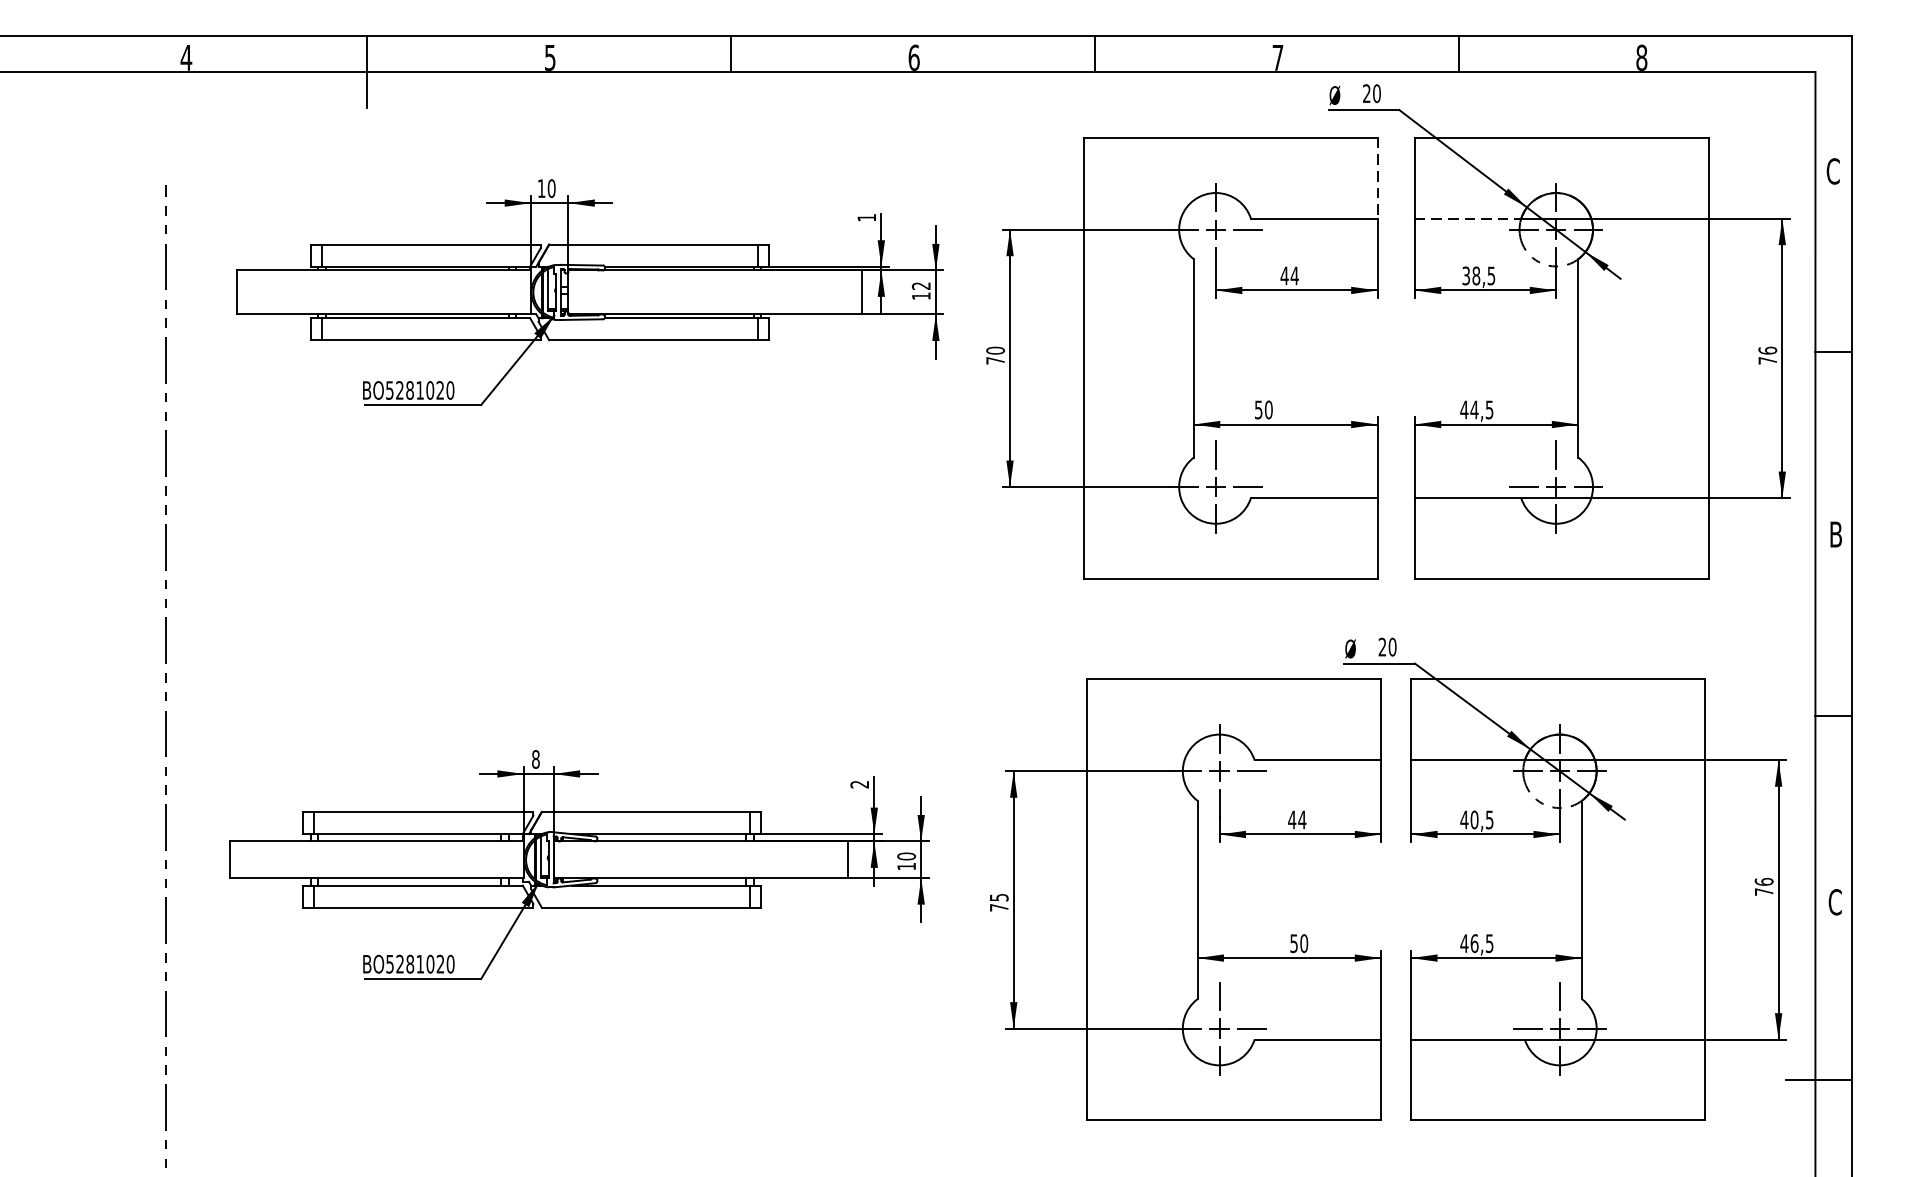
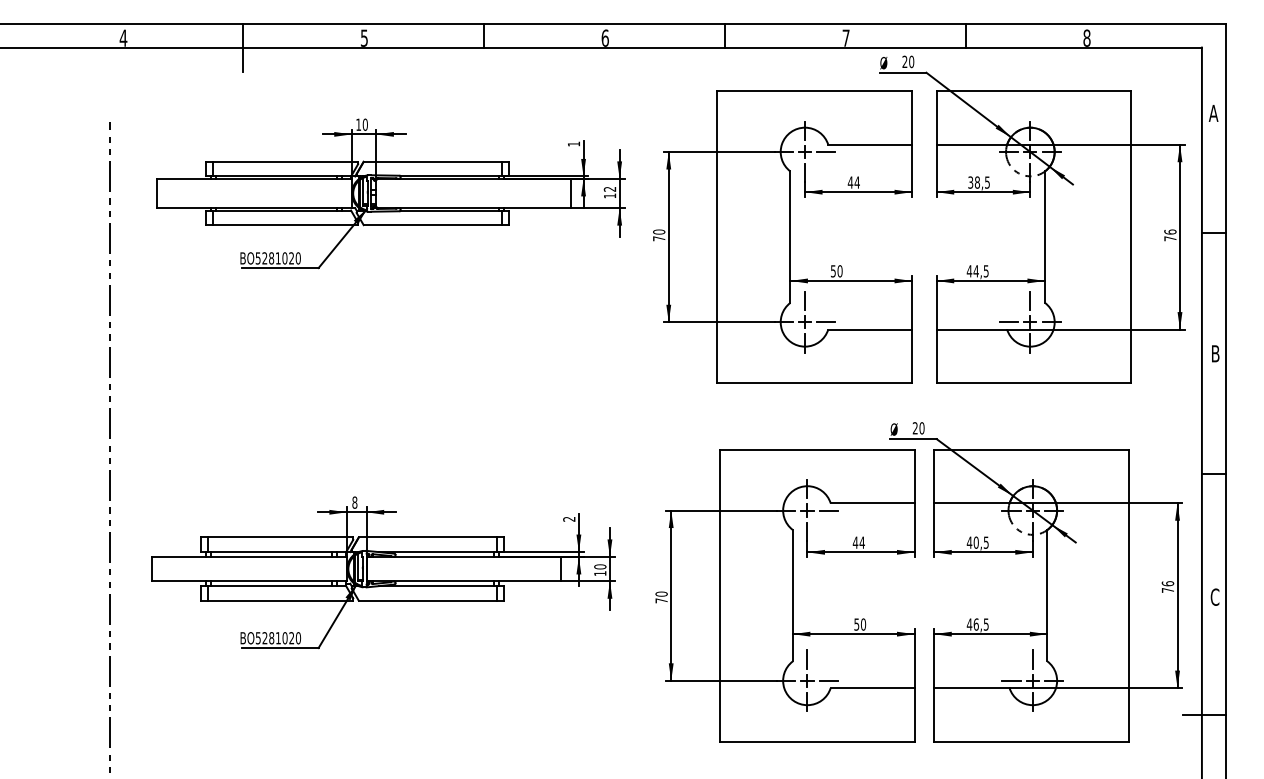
text: (1832, 171) -> (1213, 113), C -> A
line: (1378, 177) -> (912, 117), dashed -> solid
line: (1468, 218) -> (972, 144), dashed -> solid
text: (999, 896) -> (661, 593), 75 -> 70

